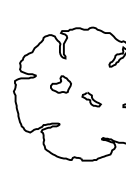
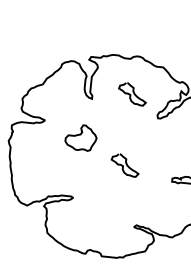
curve: (91, 52) -> (132, 93), added

